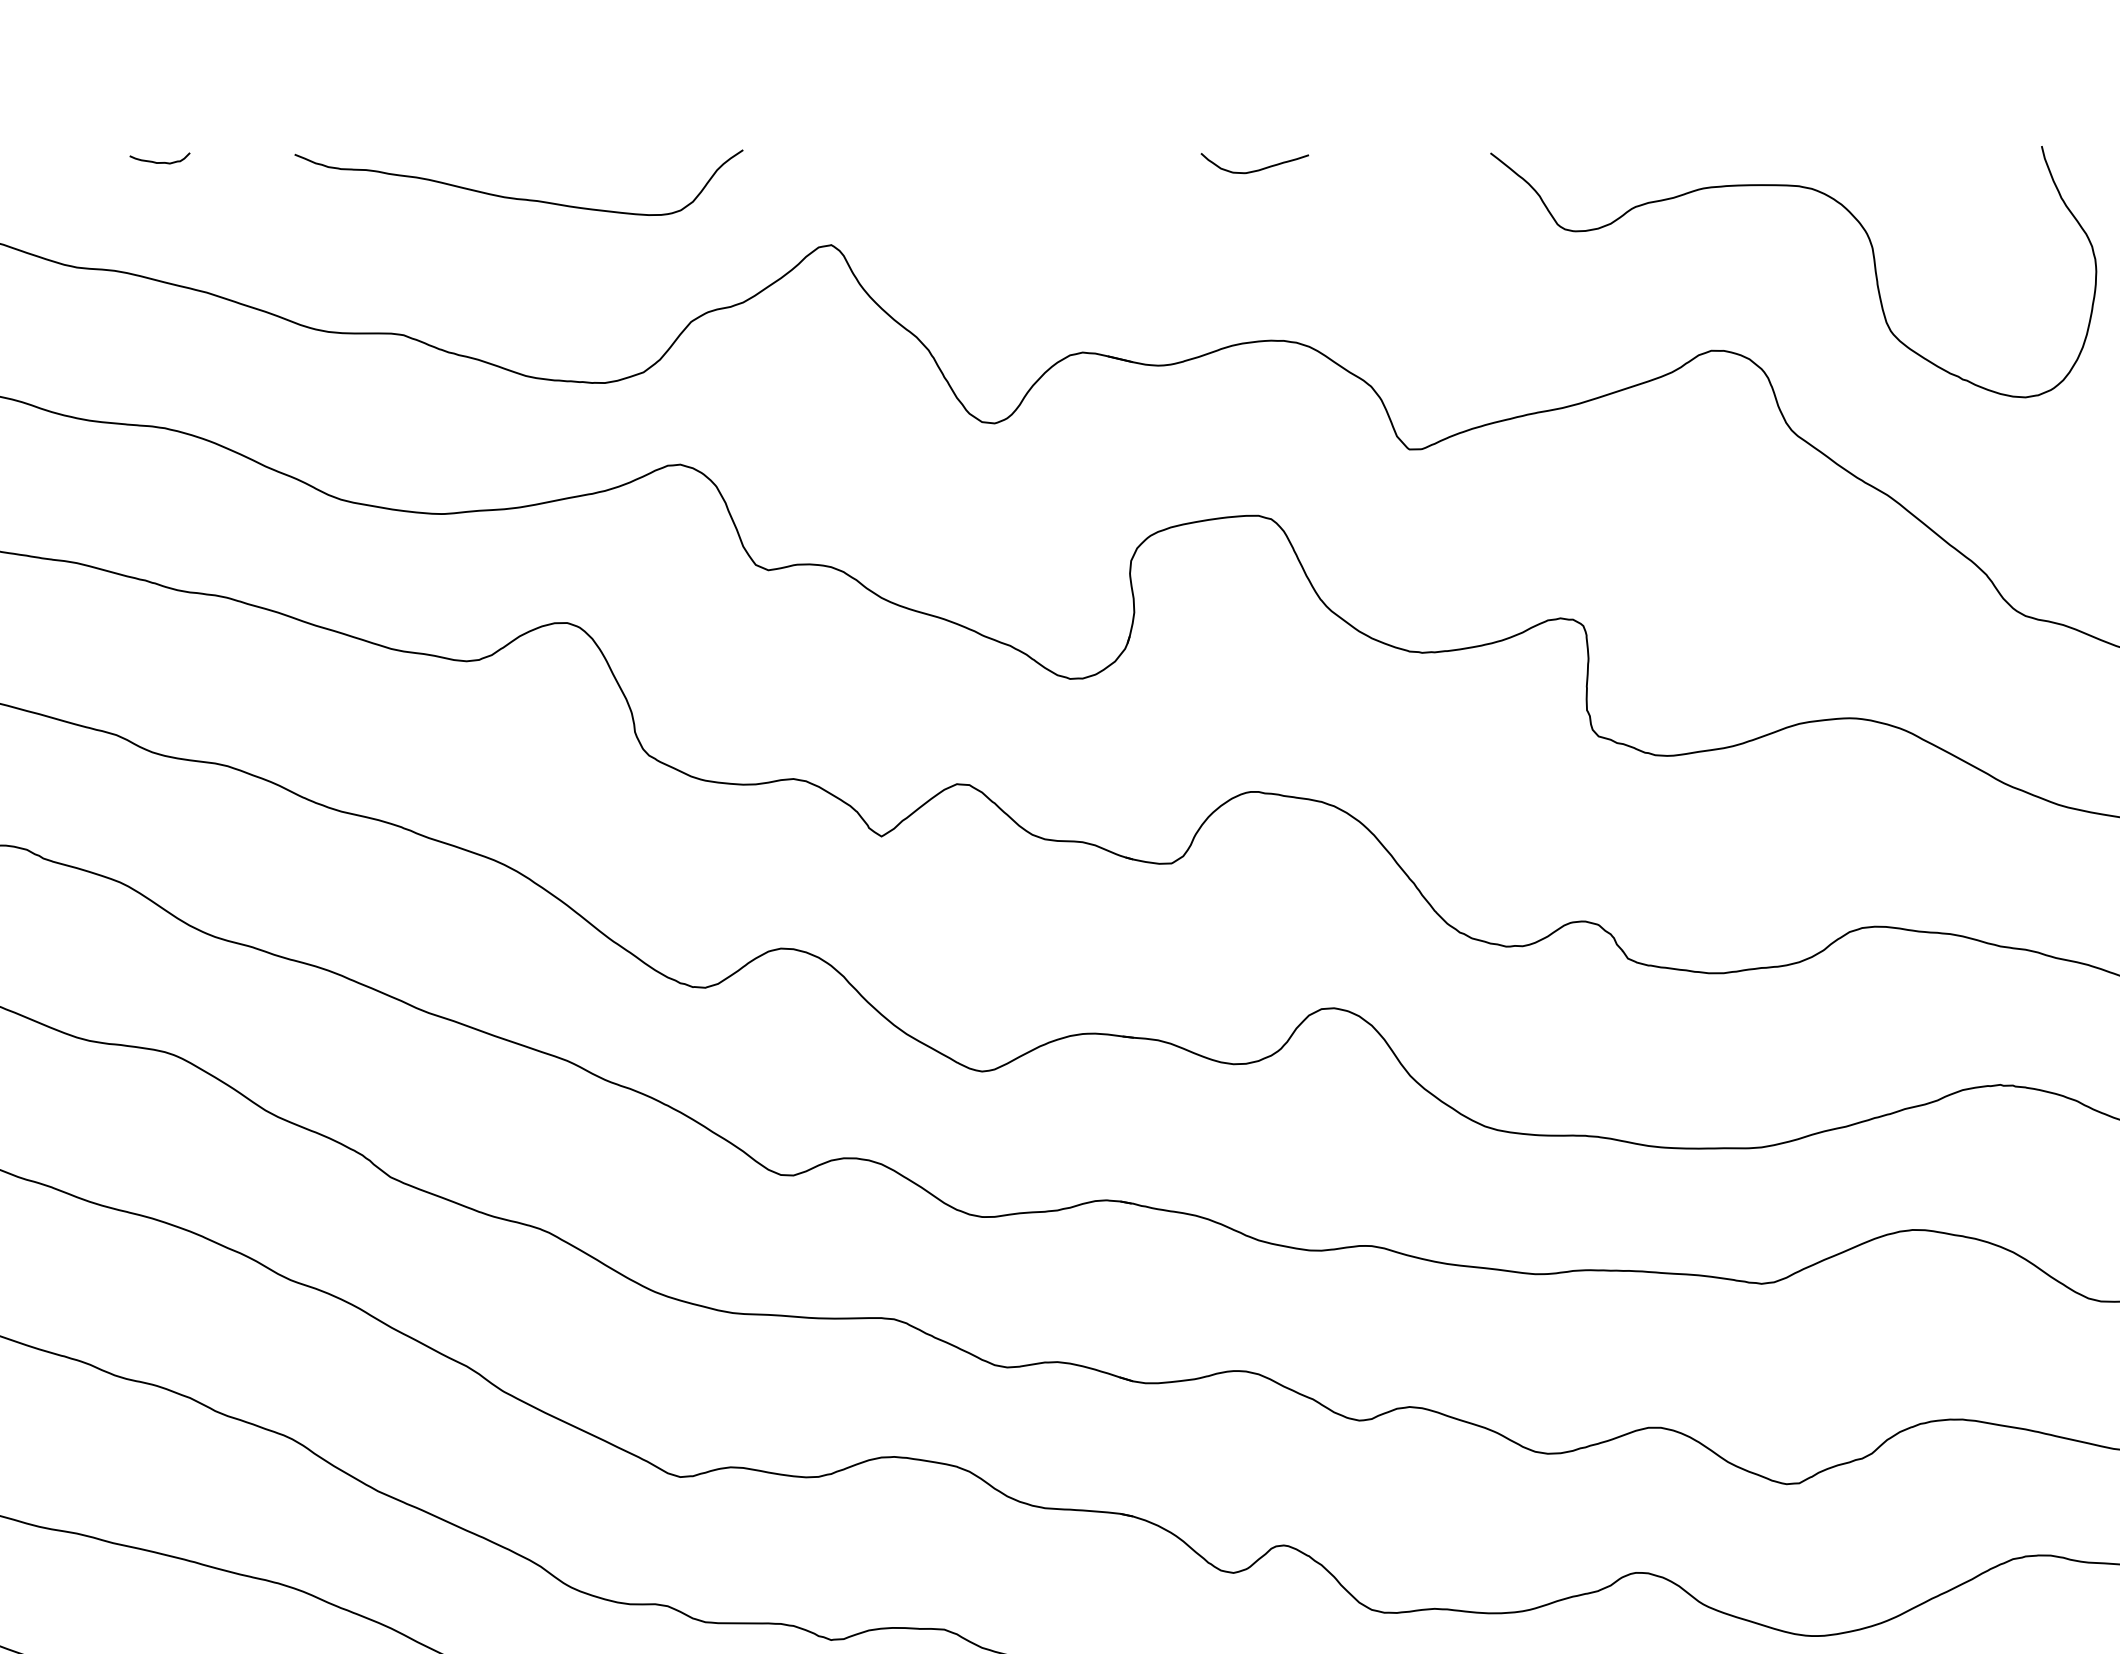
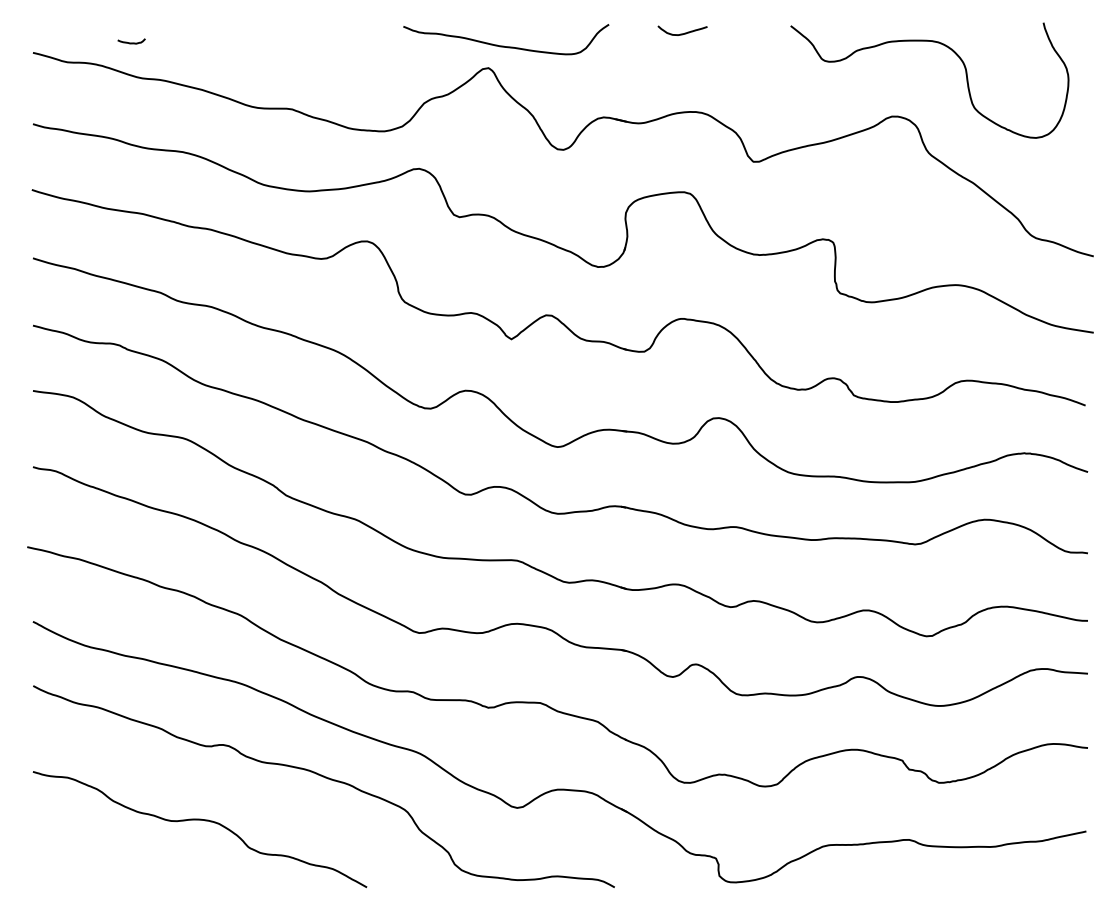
curve: (159, 160) -> (131, 42), moved
curve: (513, 195) -> (503, 45), moved

